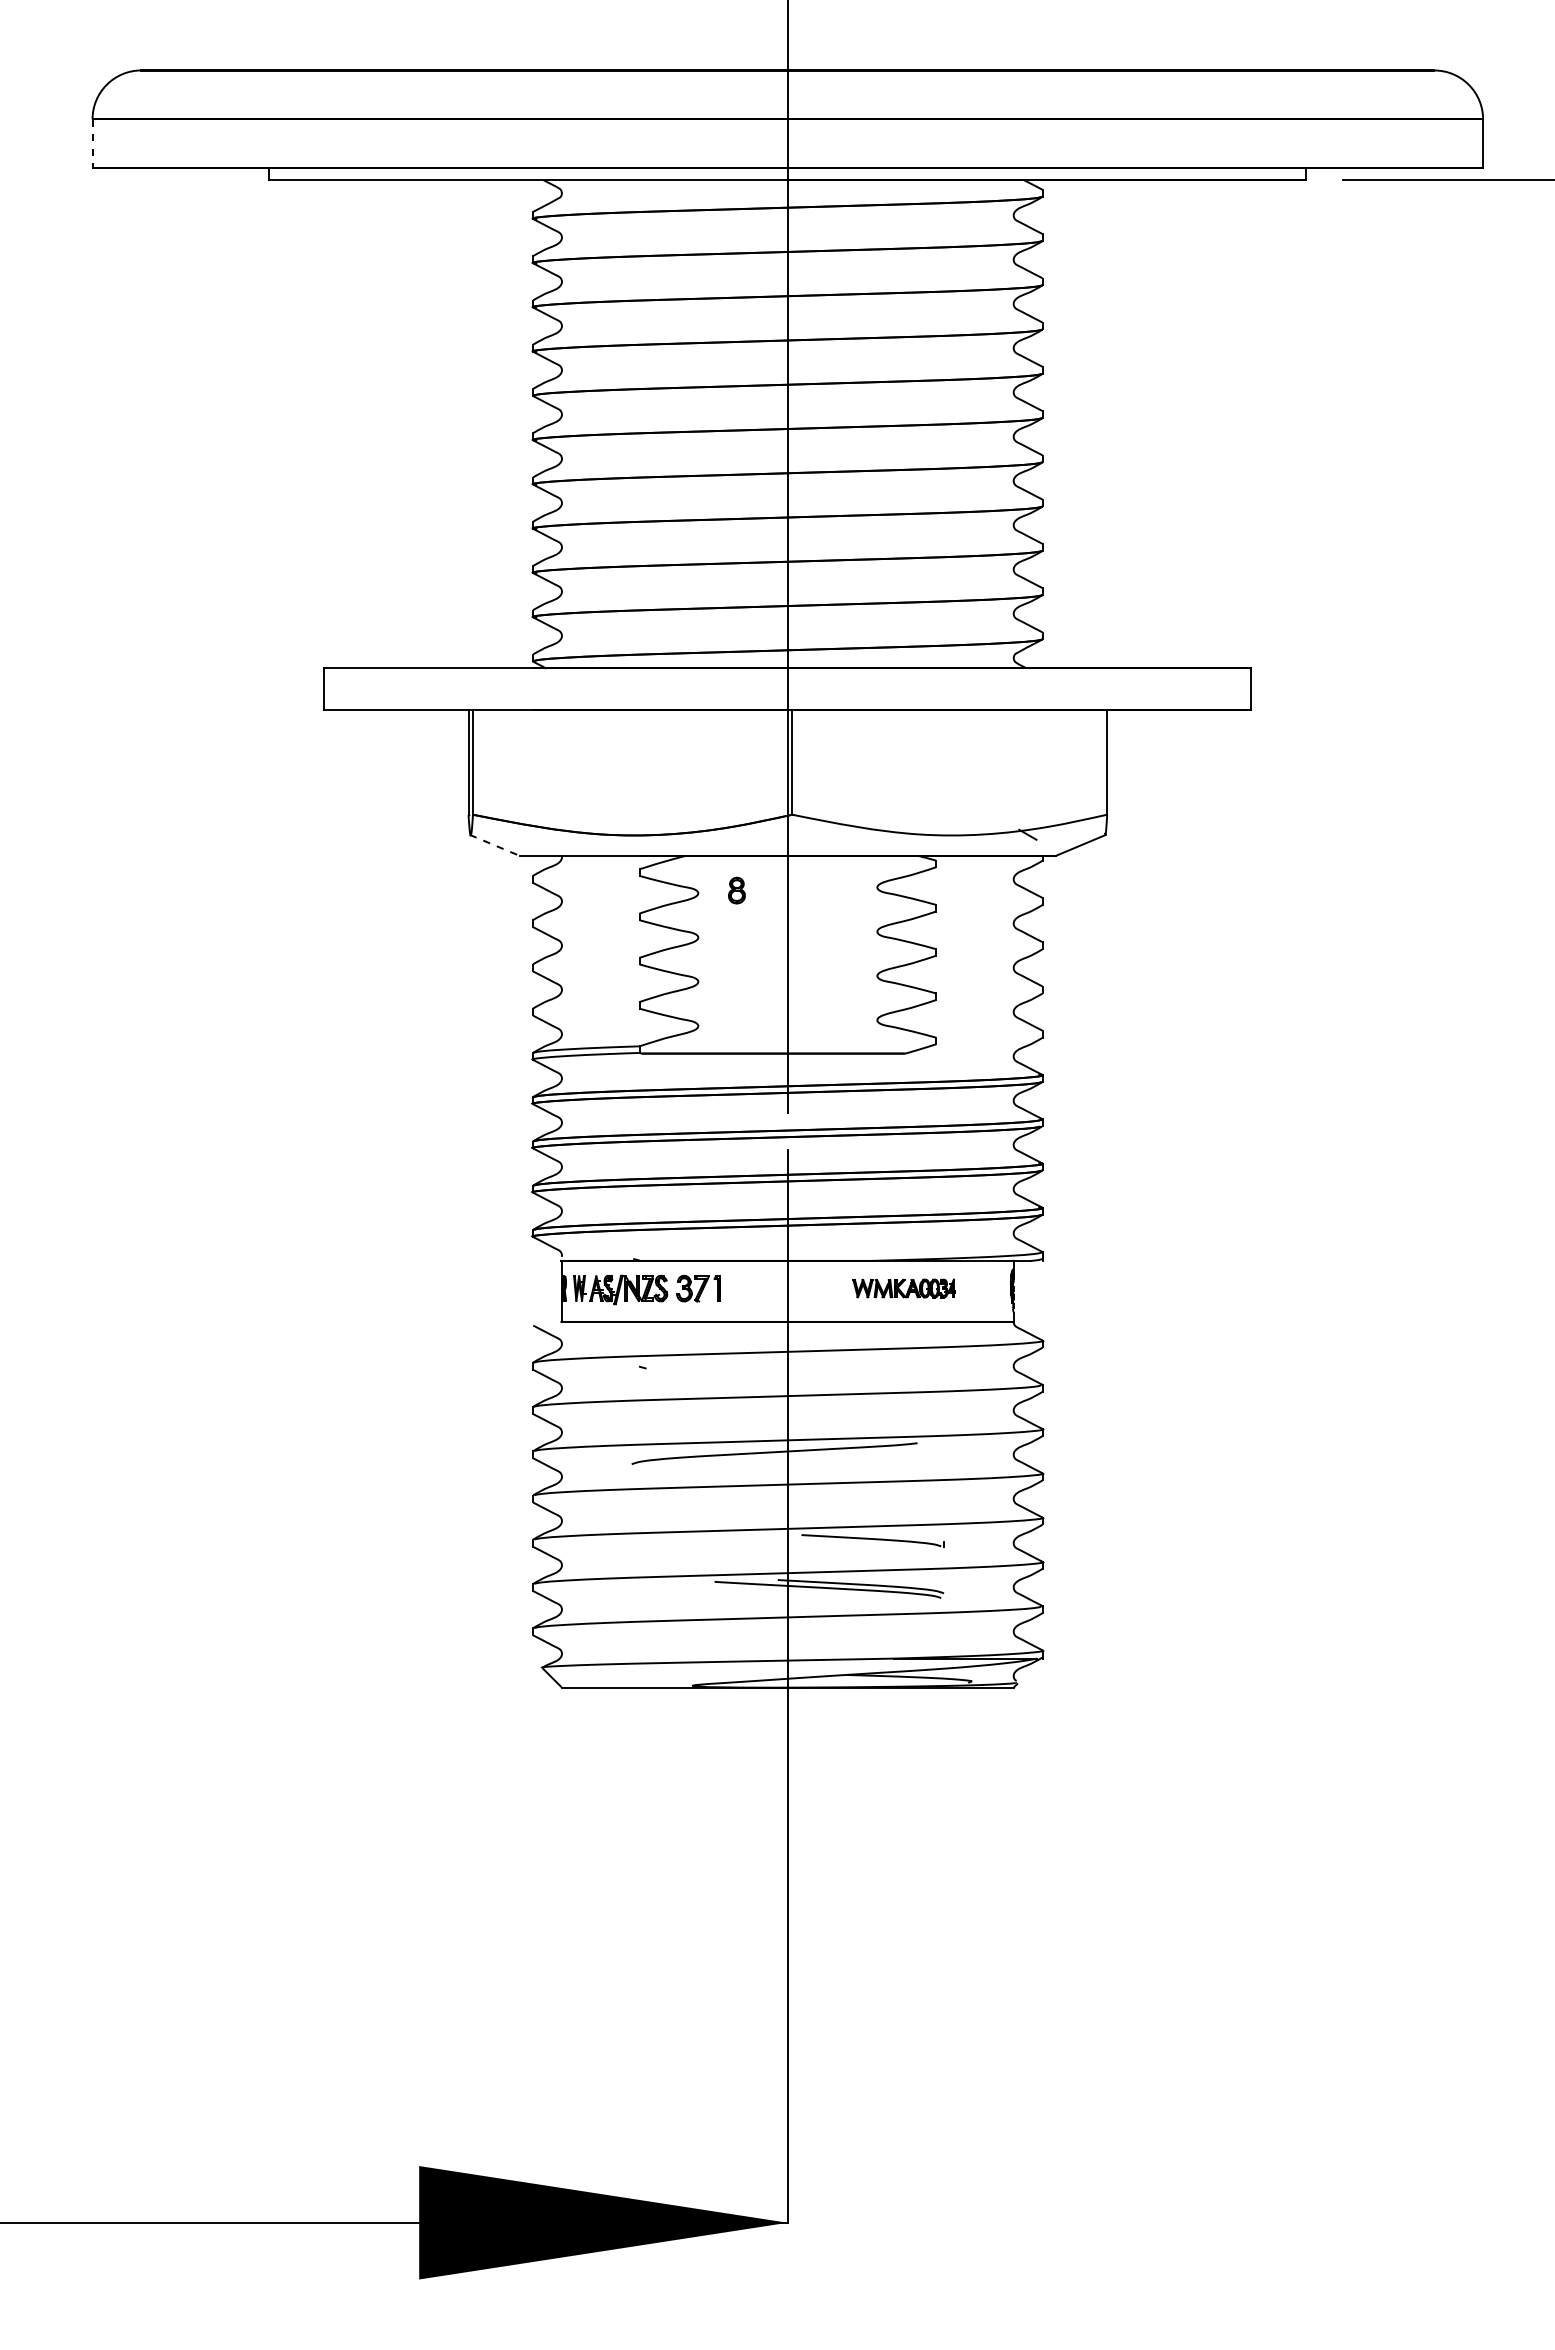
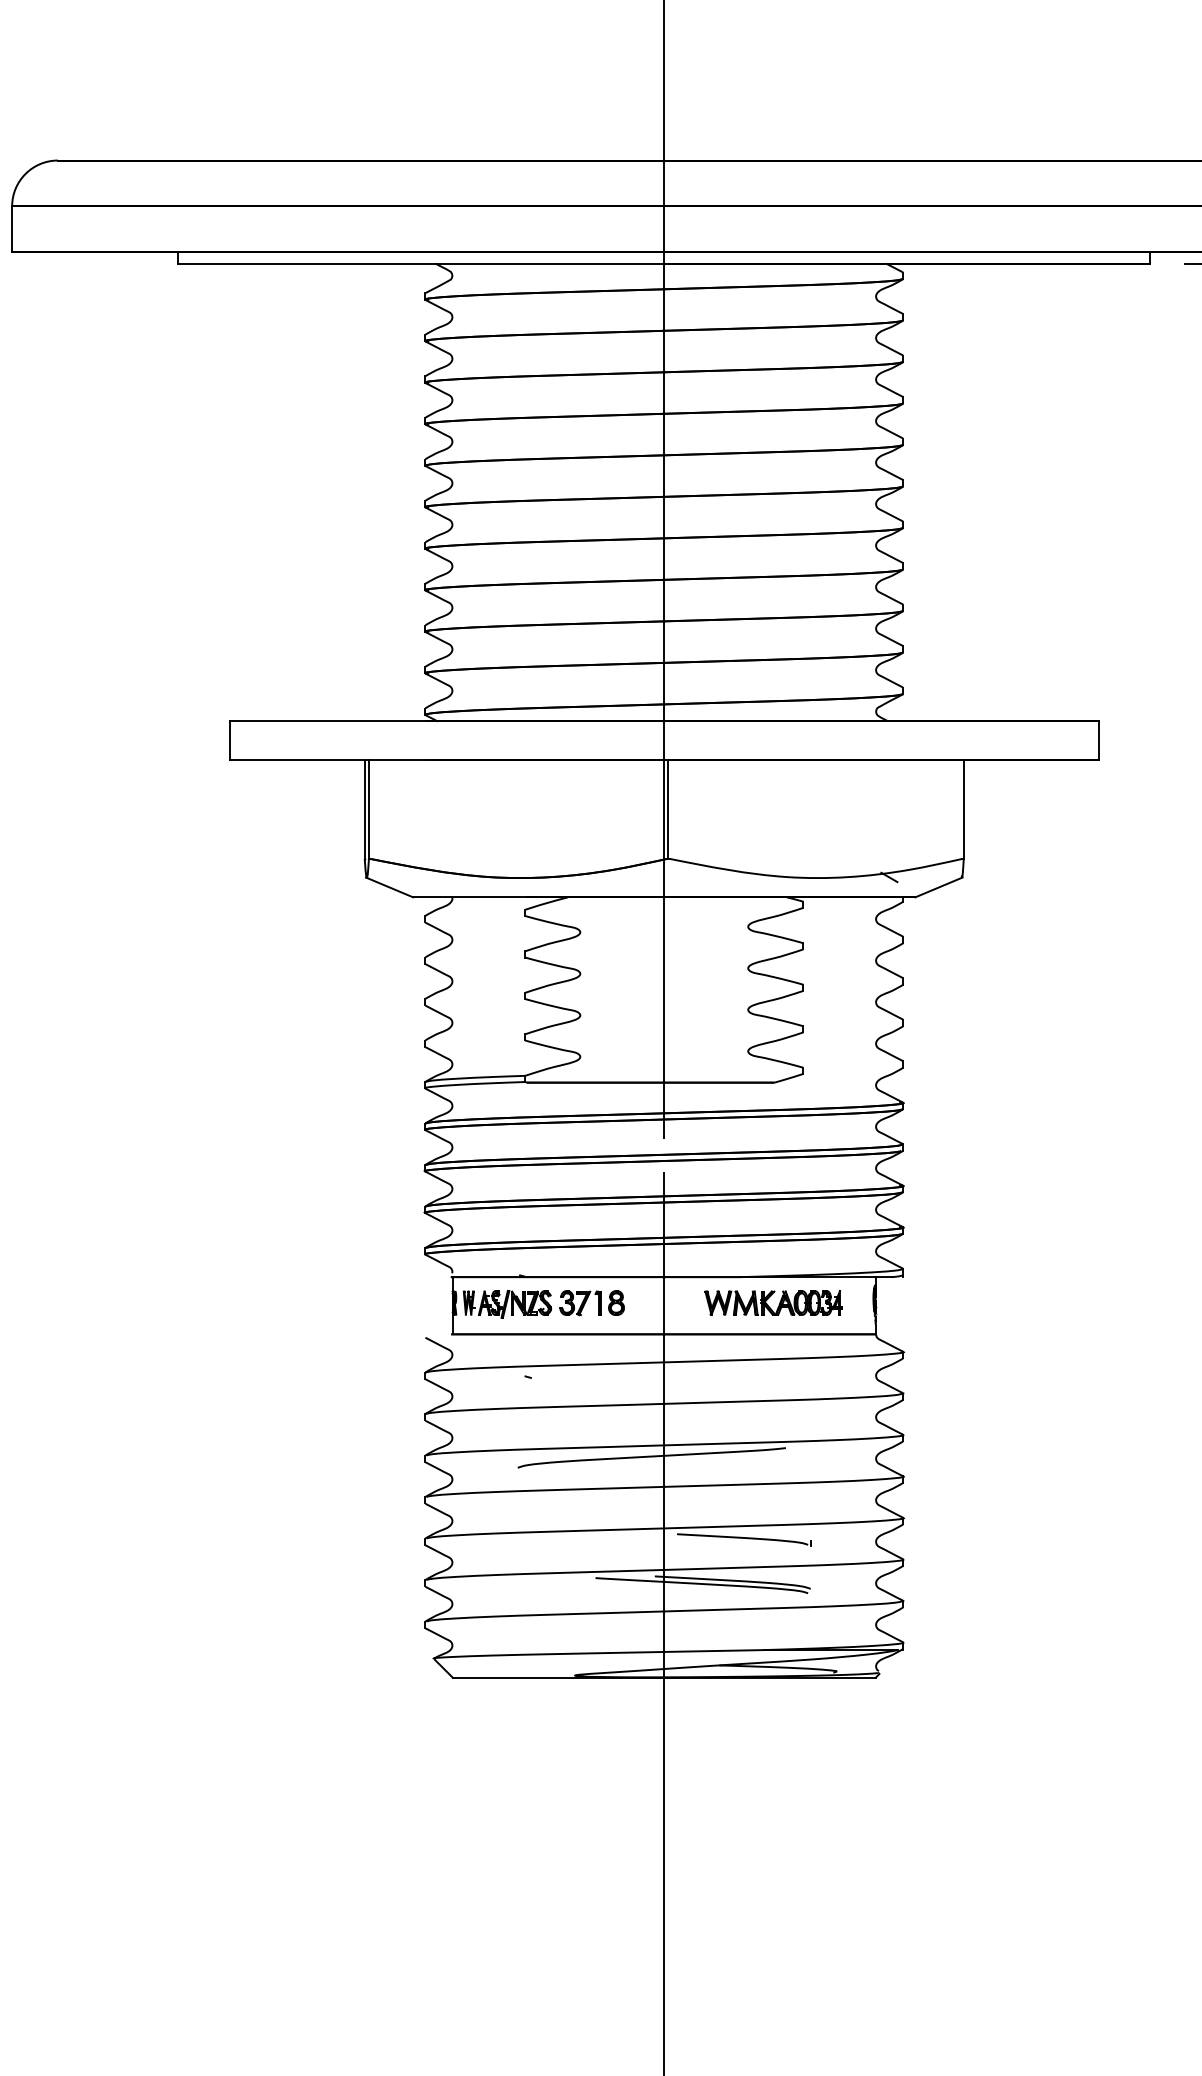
line: (92, 144) -> (12, 230), dashed -> solid
line: (495, 845) -> (390, 887), dashed -> solid
part: (736, 890) -> (616, 1302), moved
part: (903, 1288) -> (772, 1302), size x1.43

